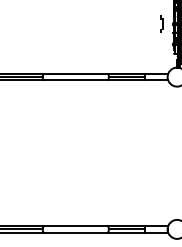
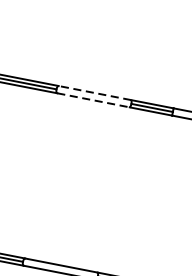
line: (76, 73) -> (95, 92), solid -> dashed
line: (76, 80) -> (94, 100), solid -> dashed

